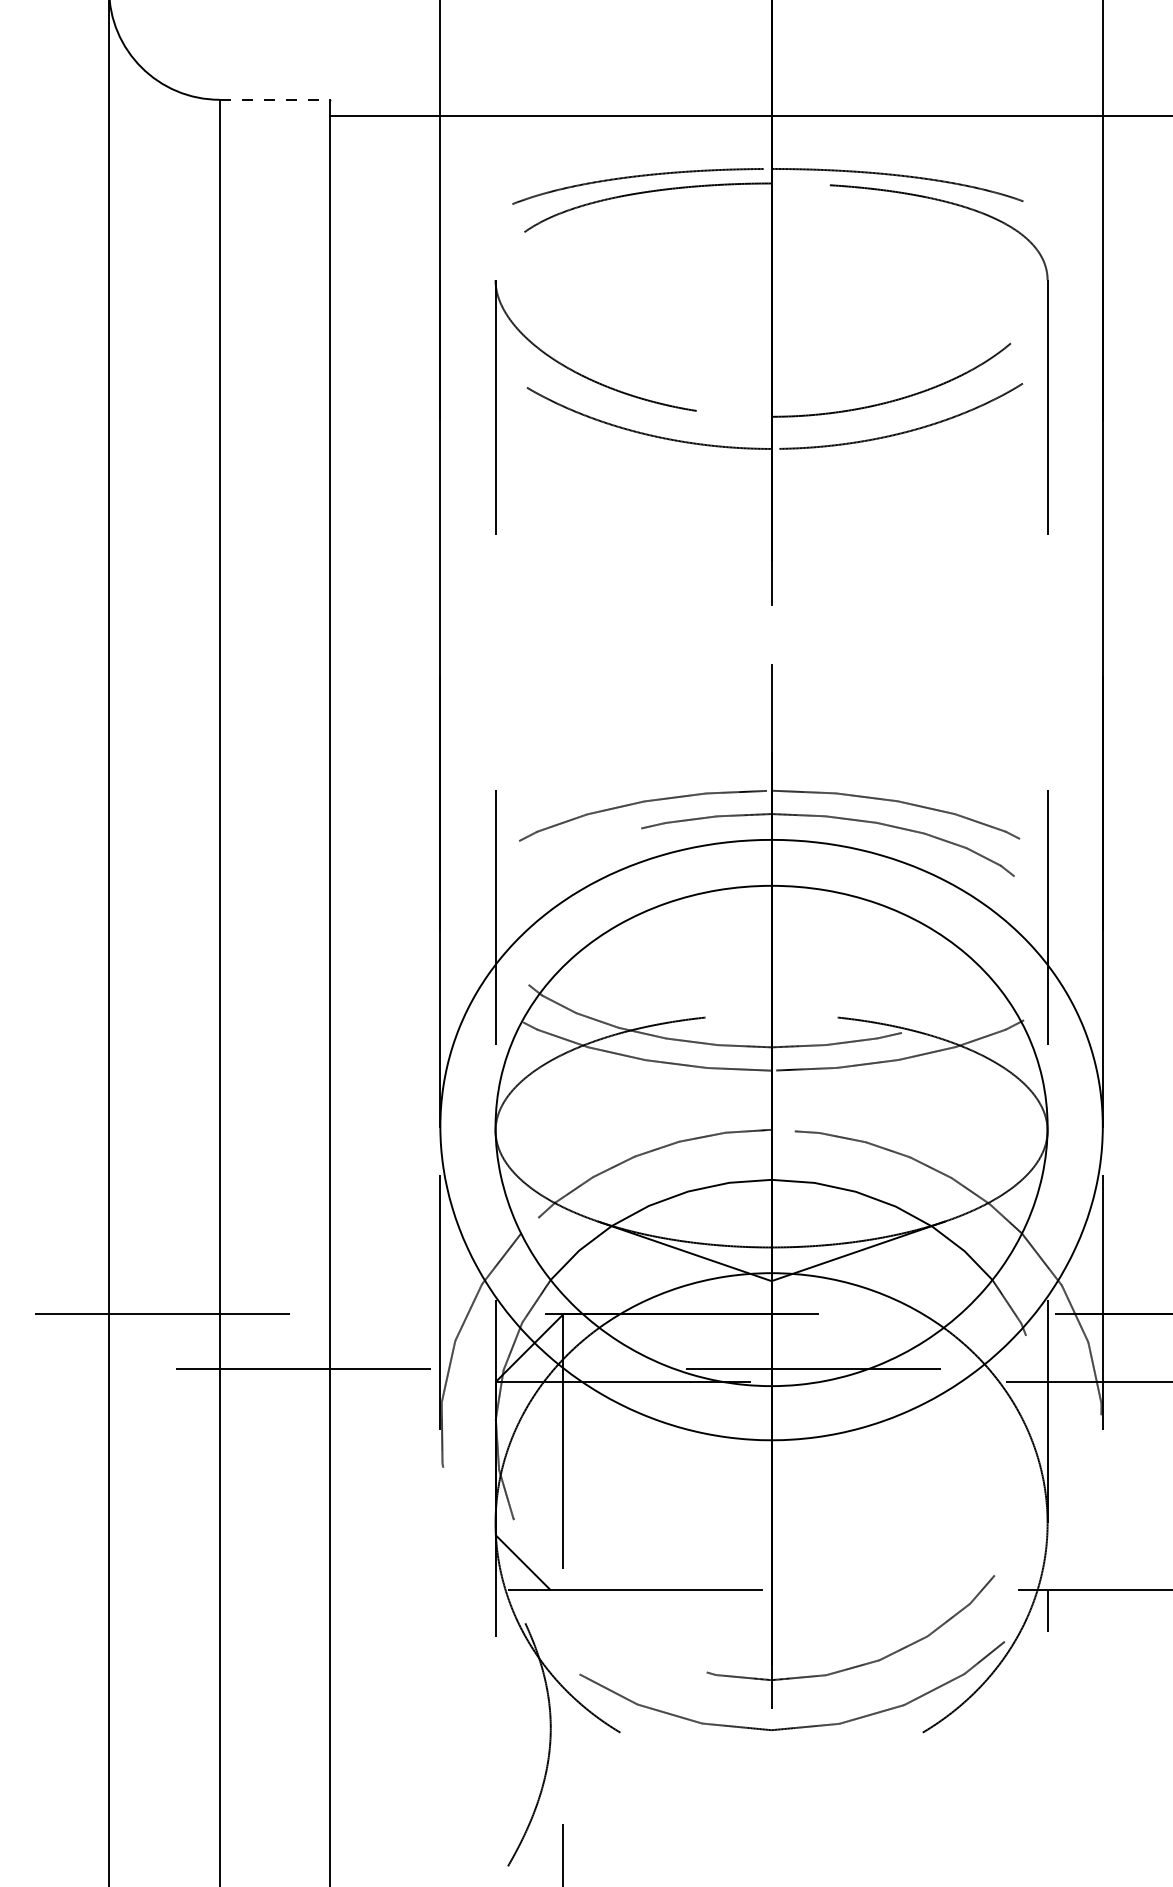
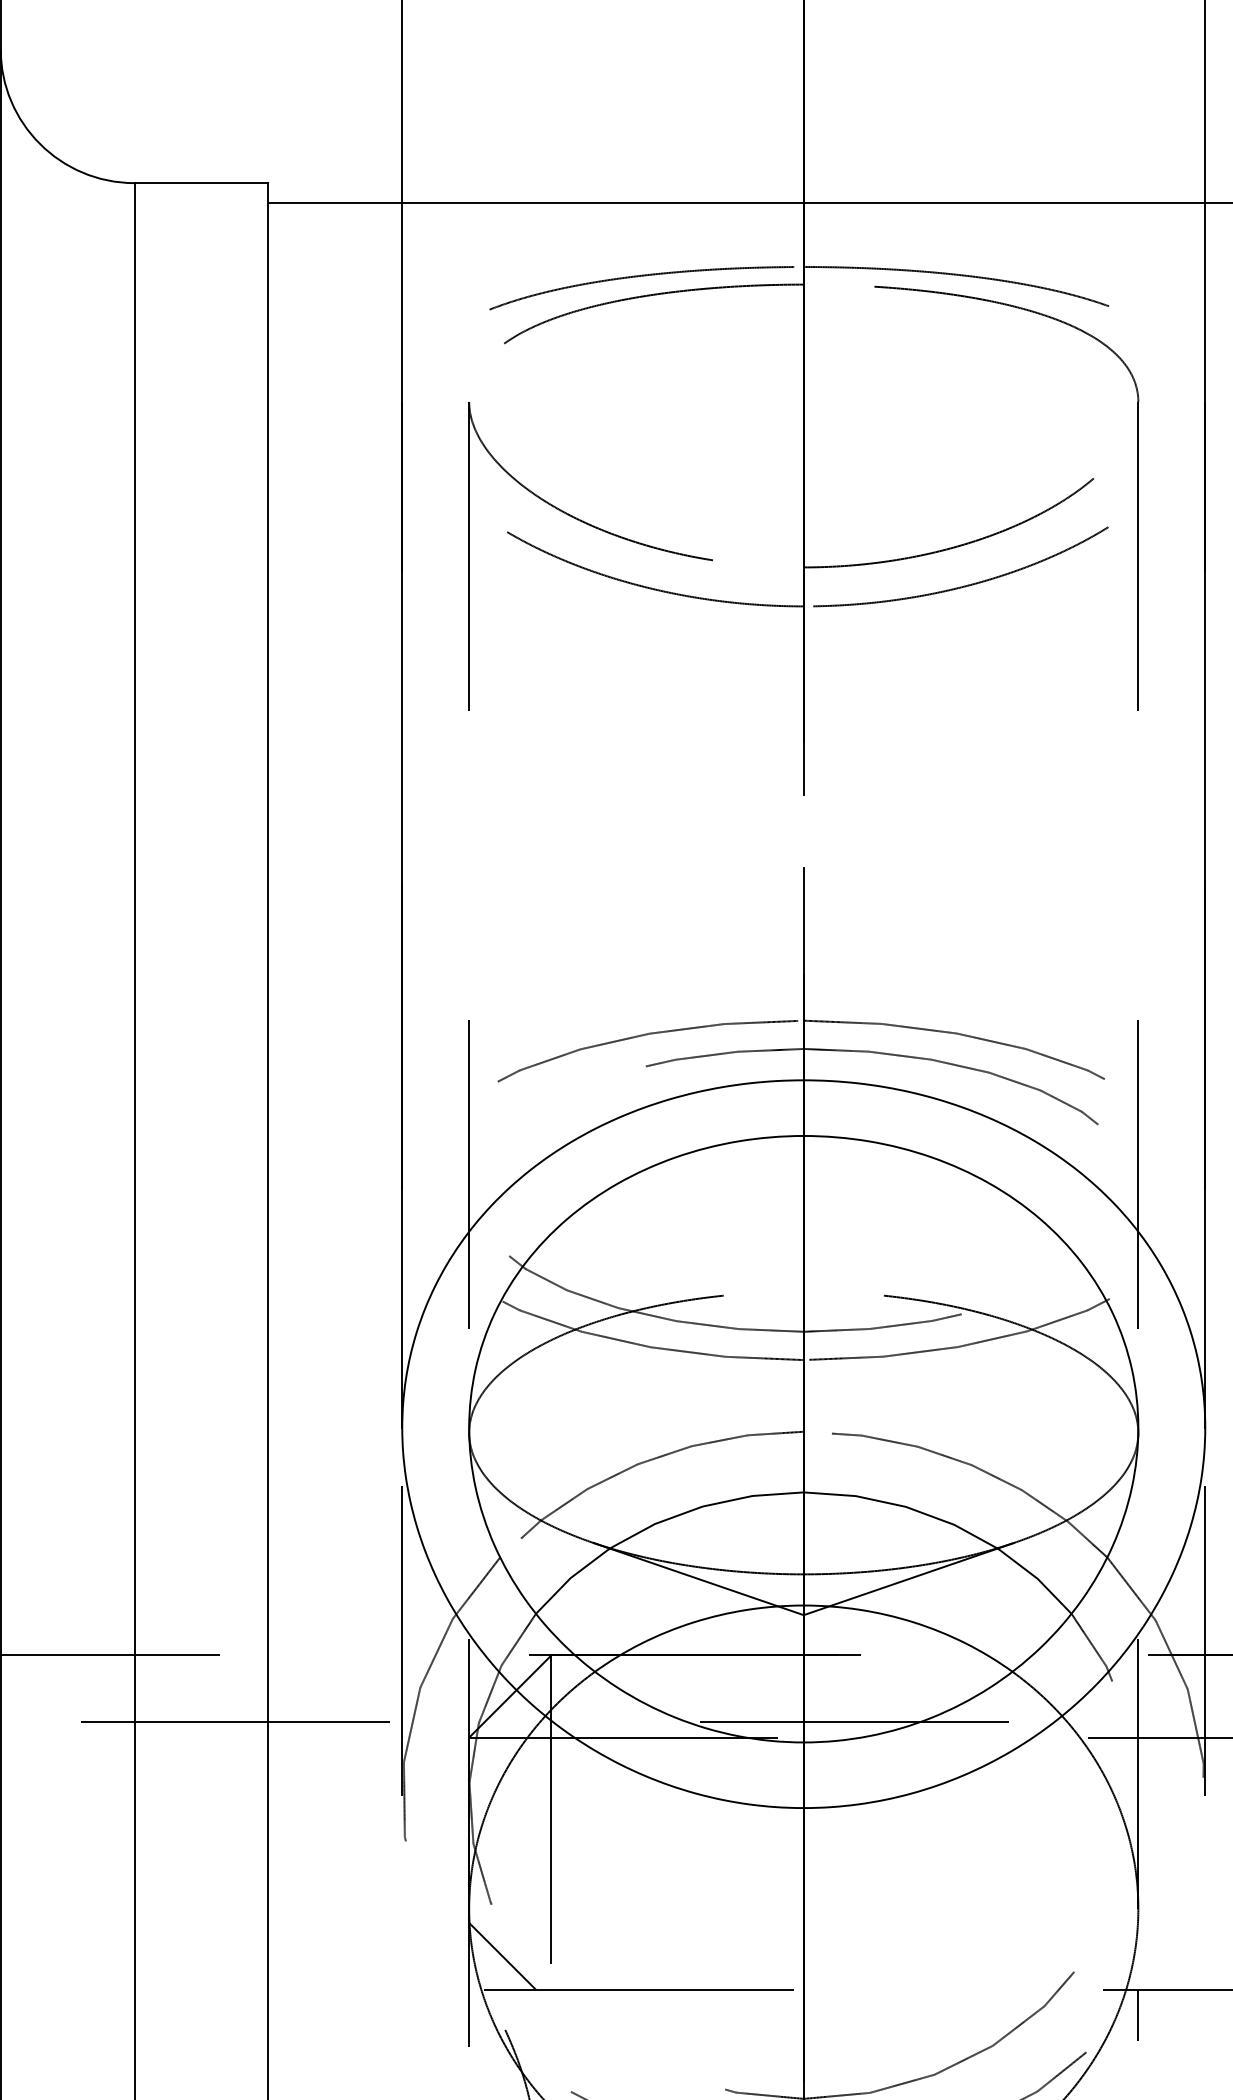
line: (275, 99) -> (202, 182), dashed -> solid

